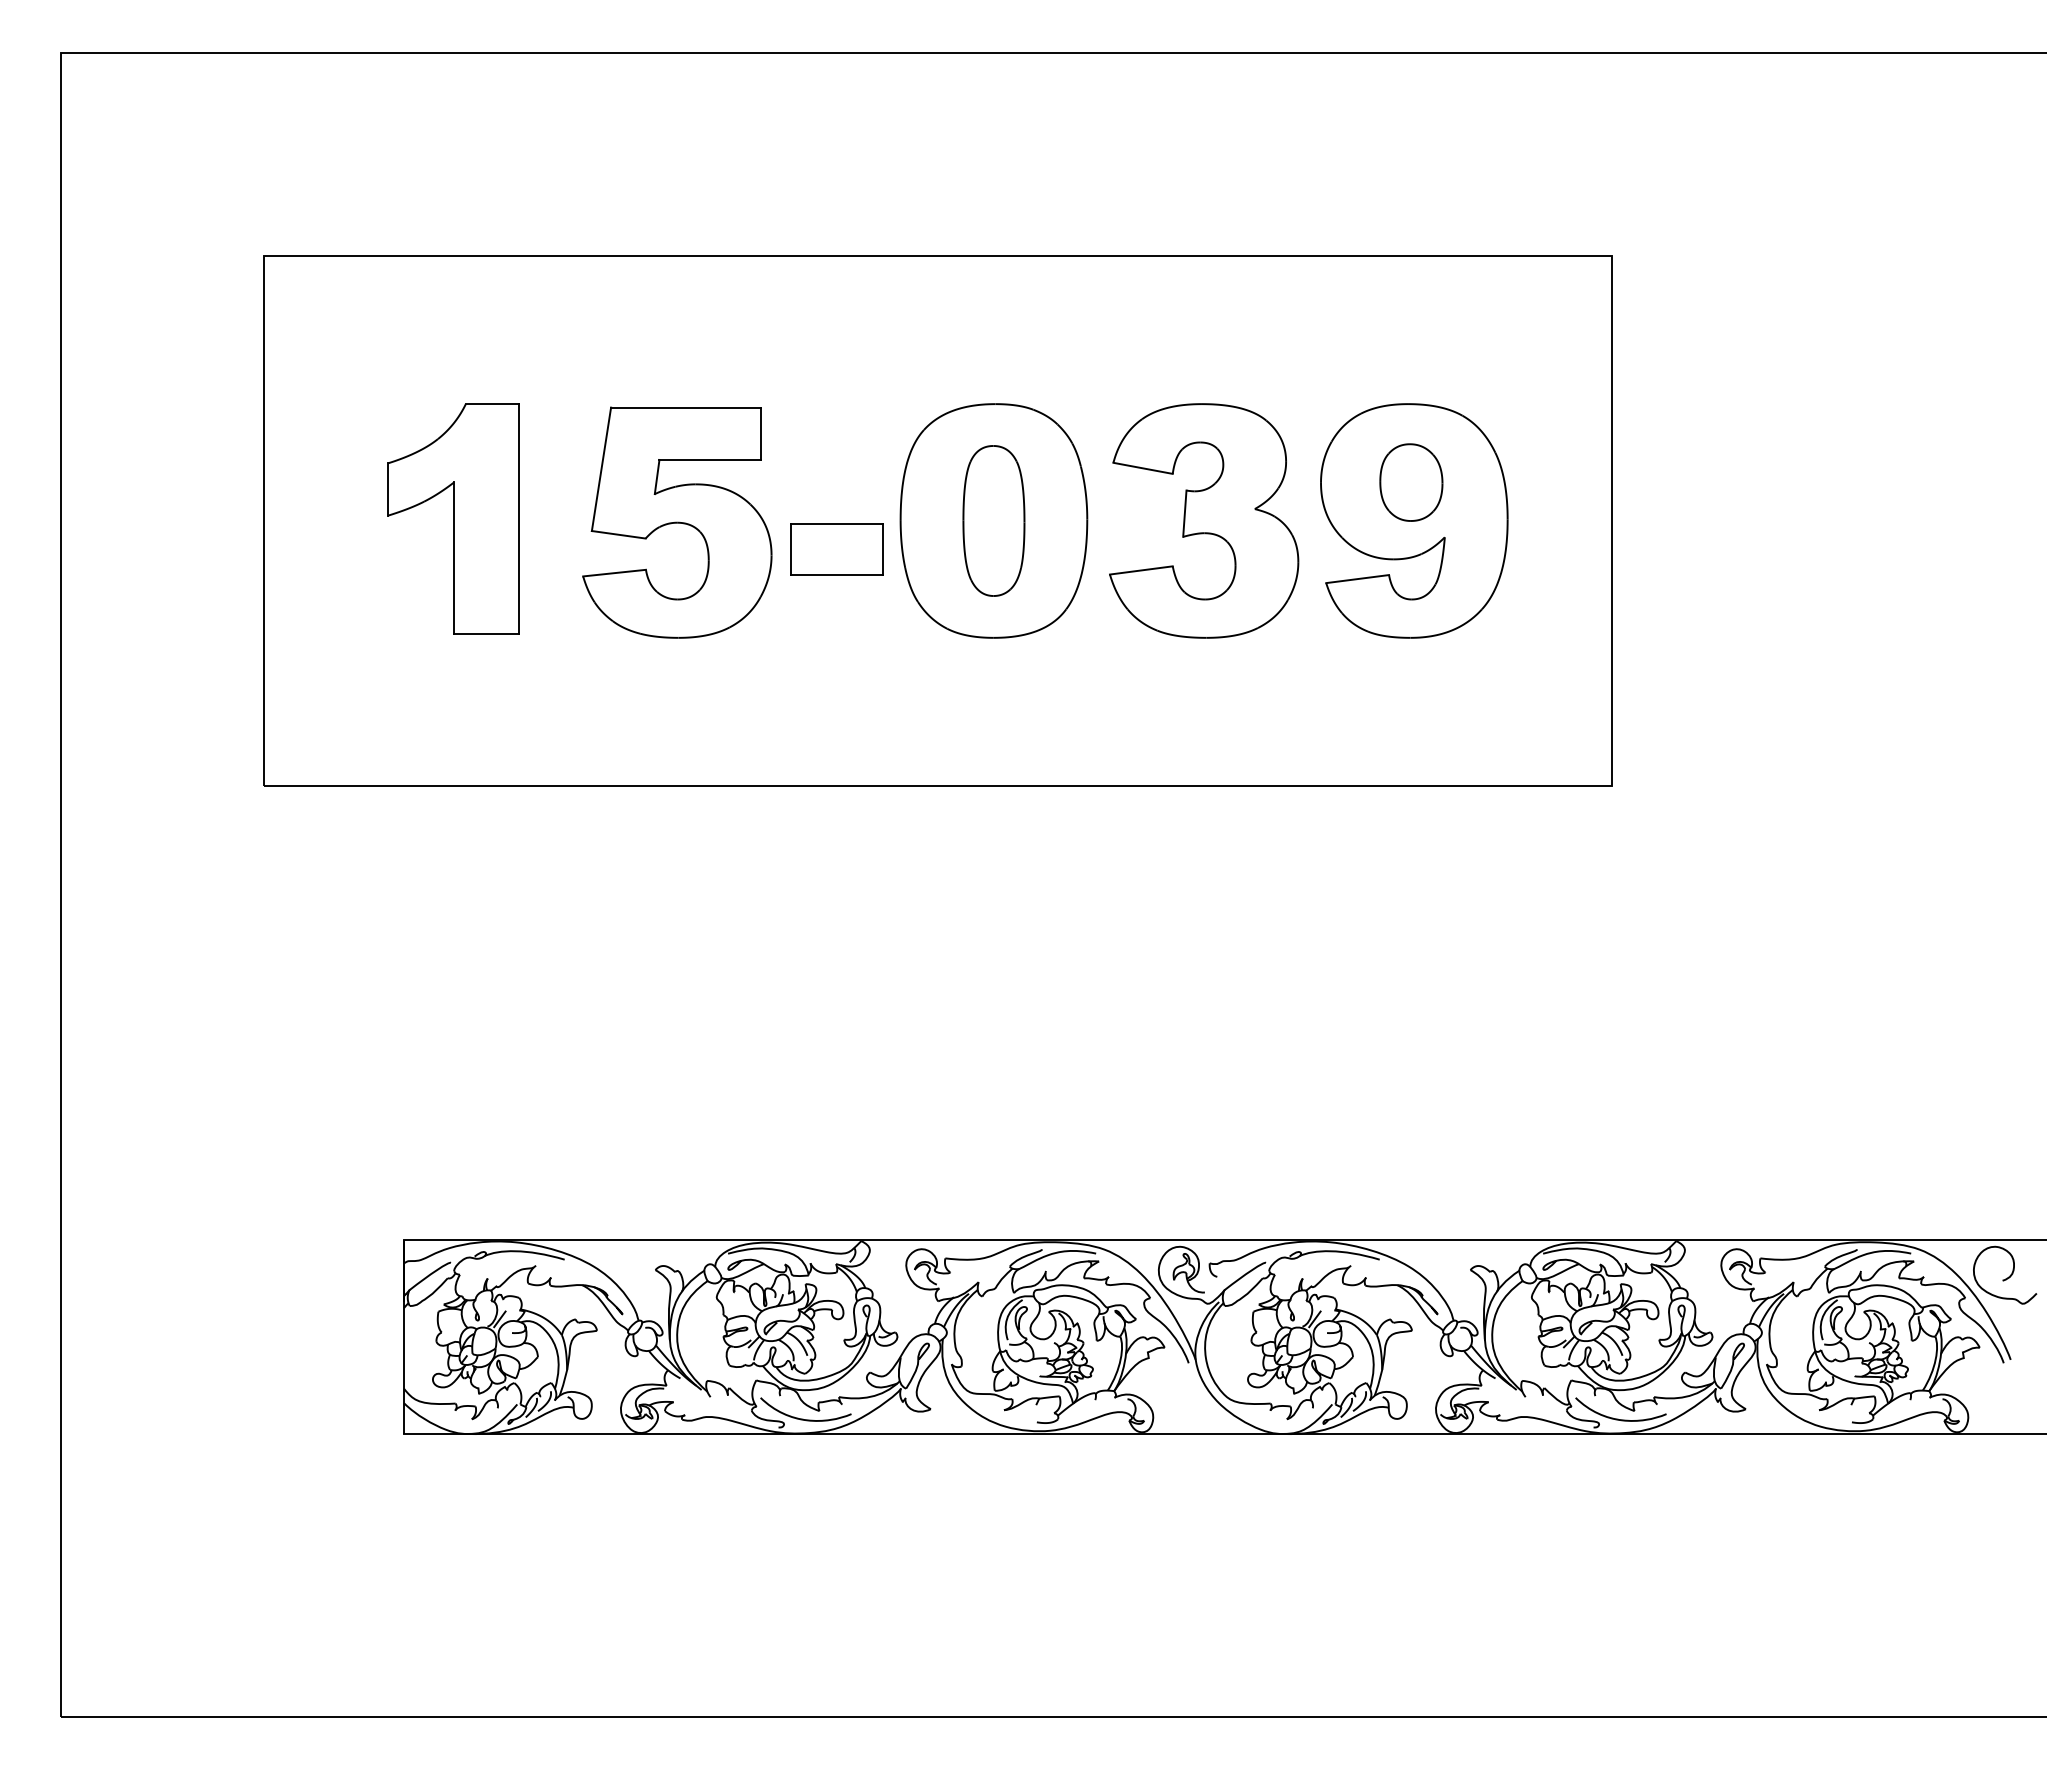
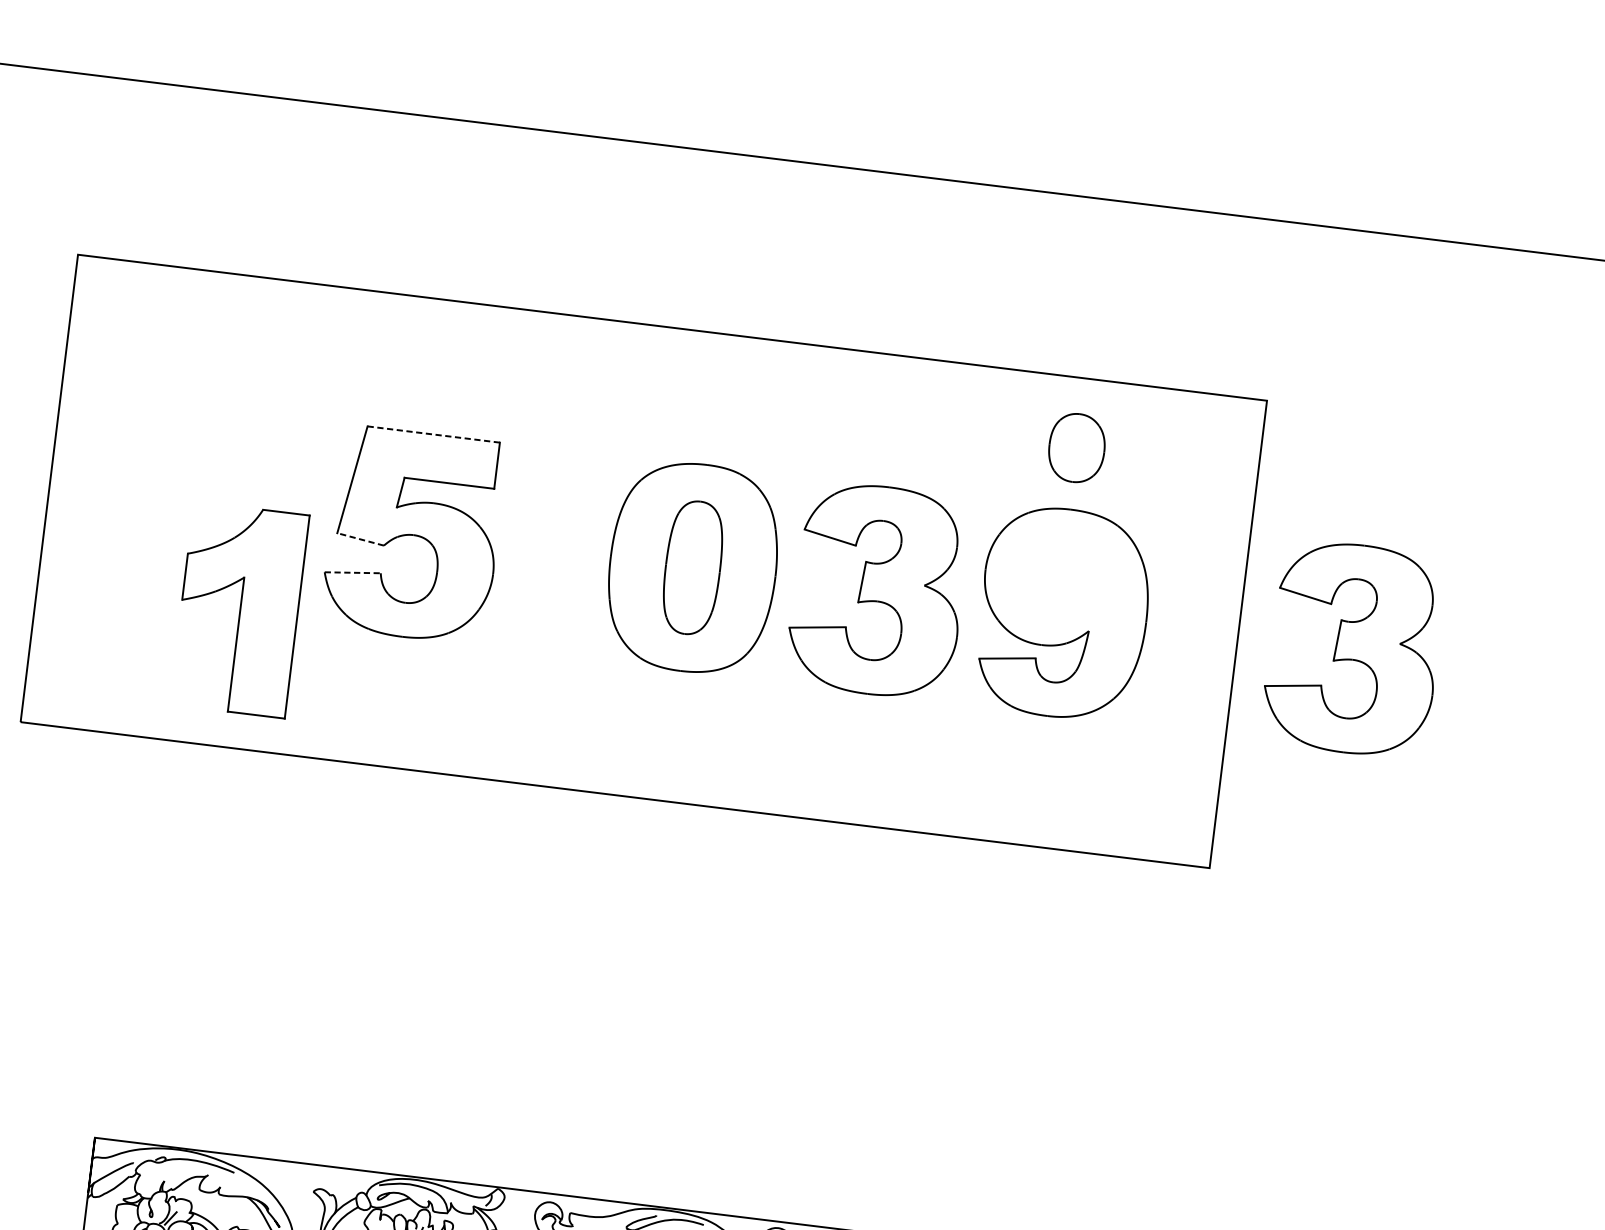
line: (686, 407) -> (434, 434), solid -> dashed
part: (1411, 482) -> (1077, 448), moved
part: (453, 518) -> (239, 609), moved
part: (1743, 520) -> (1354, 648), added
line: (618, 534) -> (360, 539), solid -> dashed
part: (836, 549) -> (551, 575), removed
line: (614, 573) -> (352, 573), solid -> dashed

